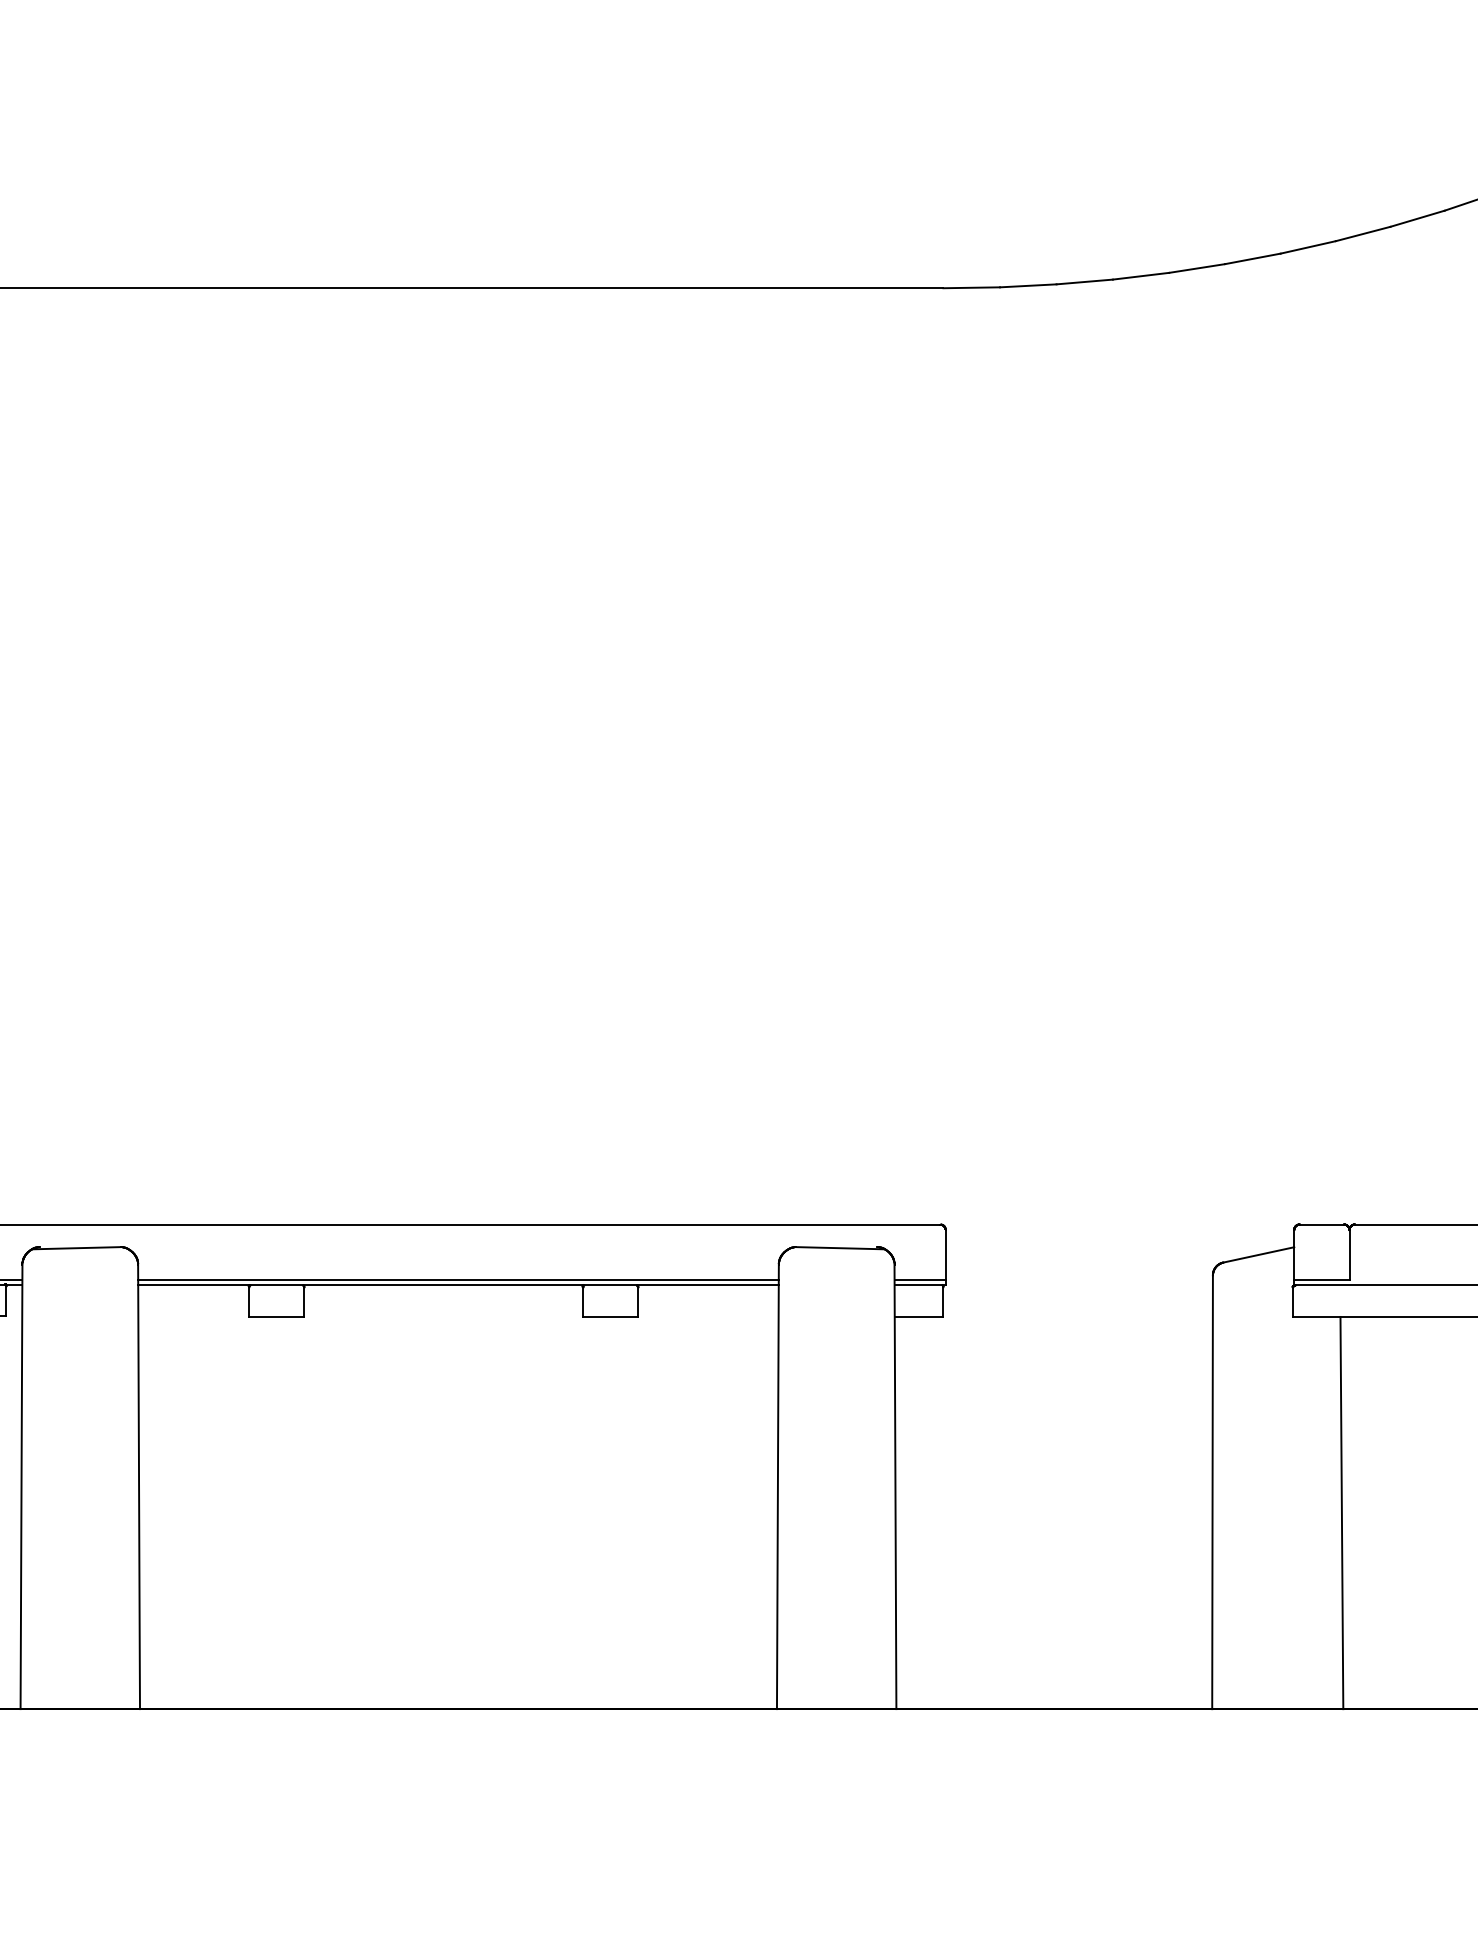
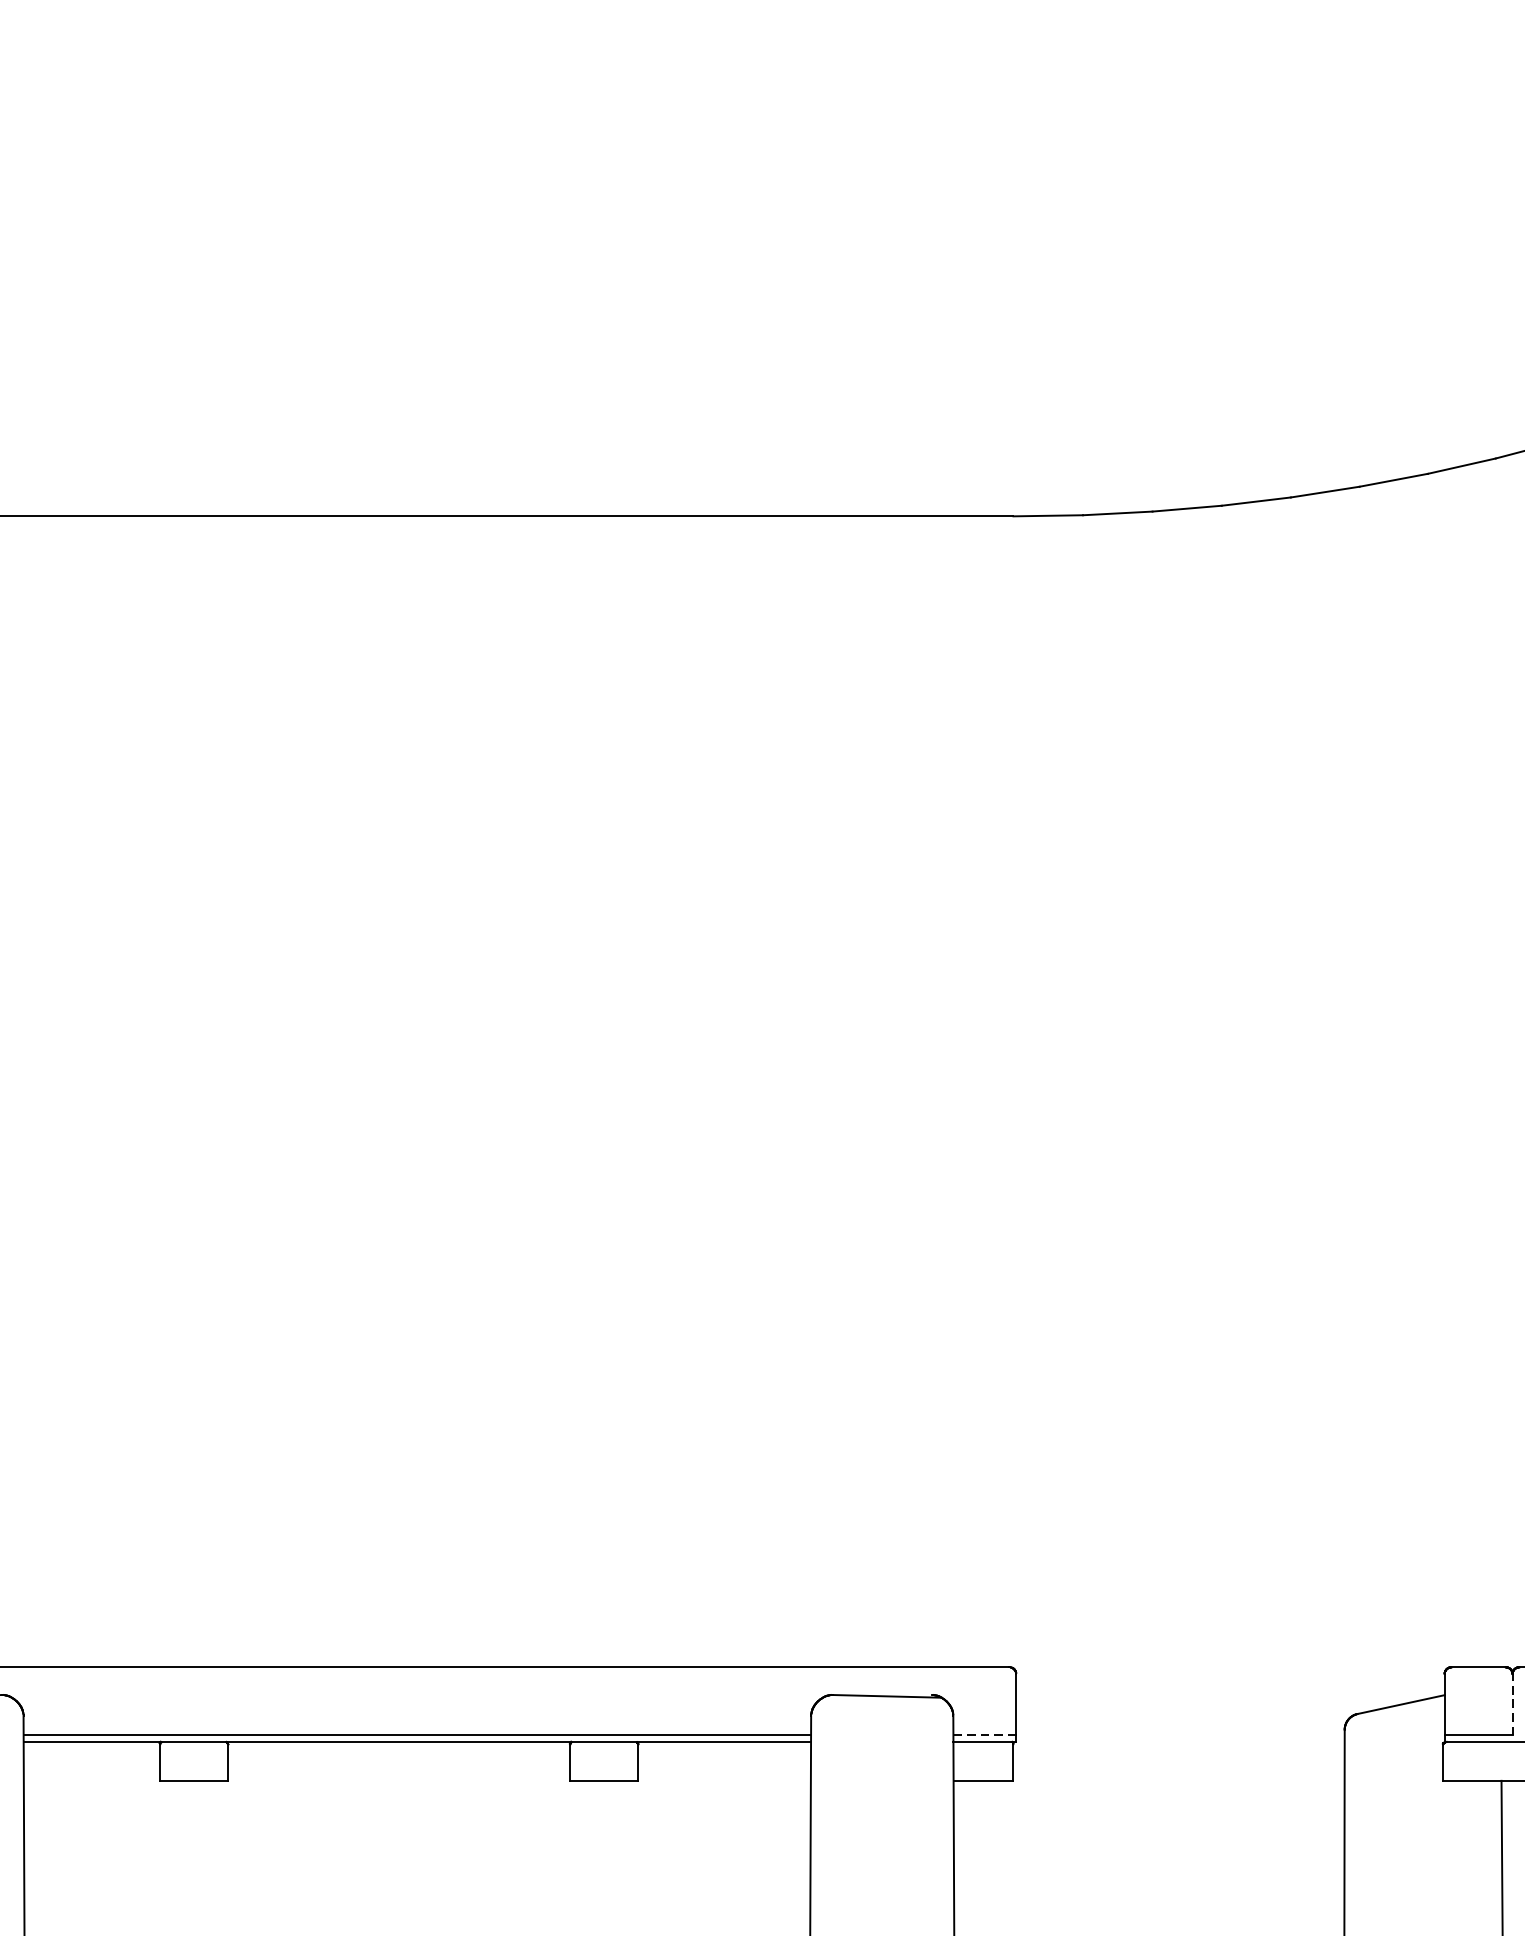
line: (1349, 1254) -> (1512, 1704), solid -> dashed
line: (920, 1279) -> (985, 1734), solid -> dashed

